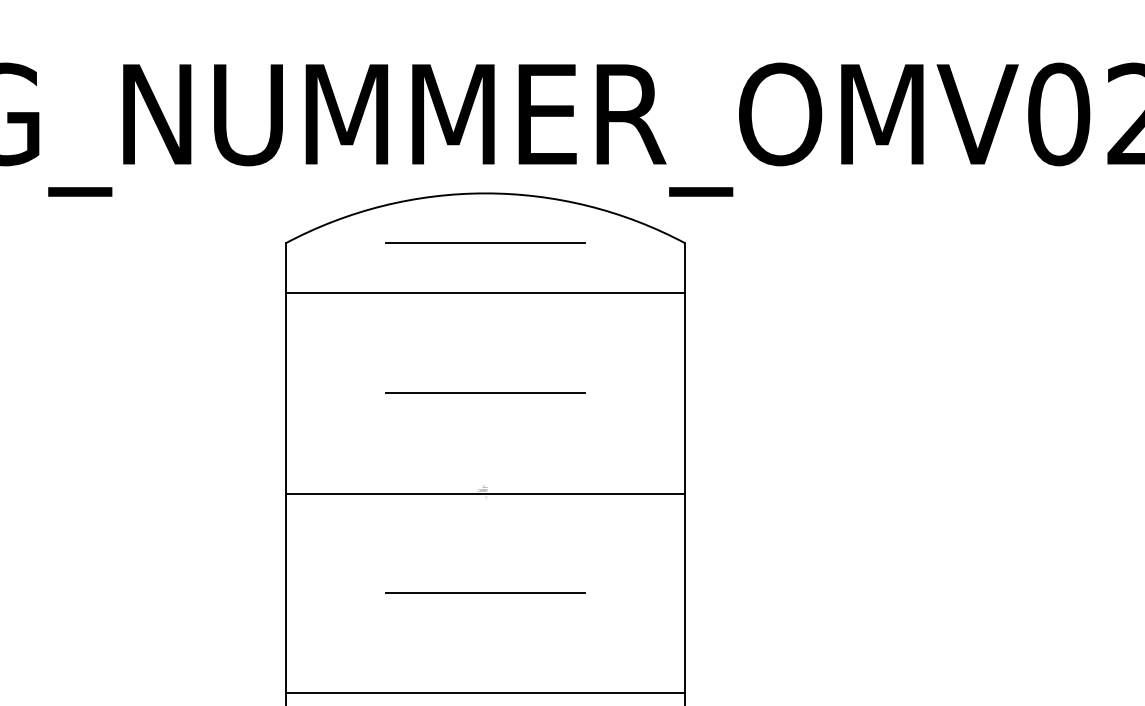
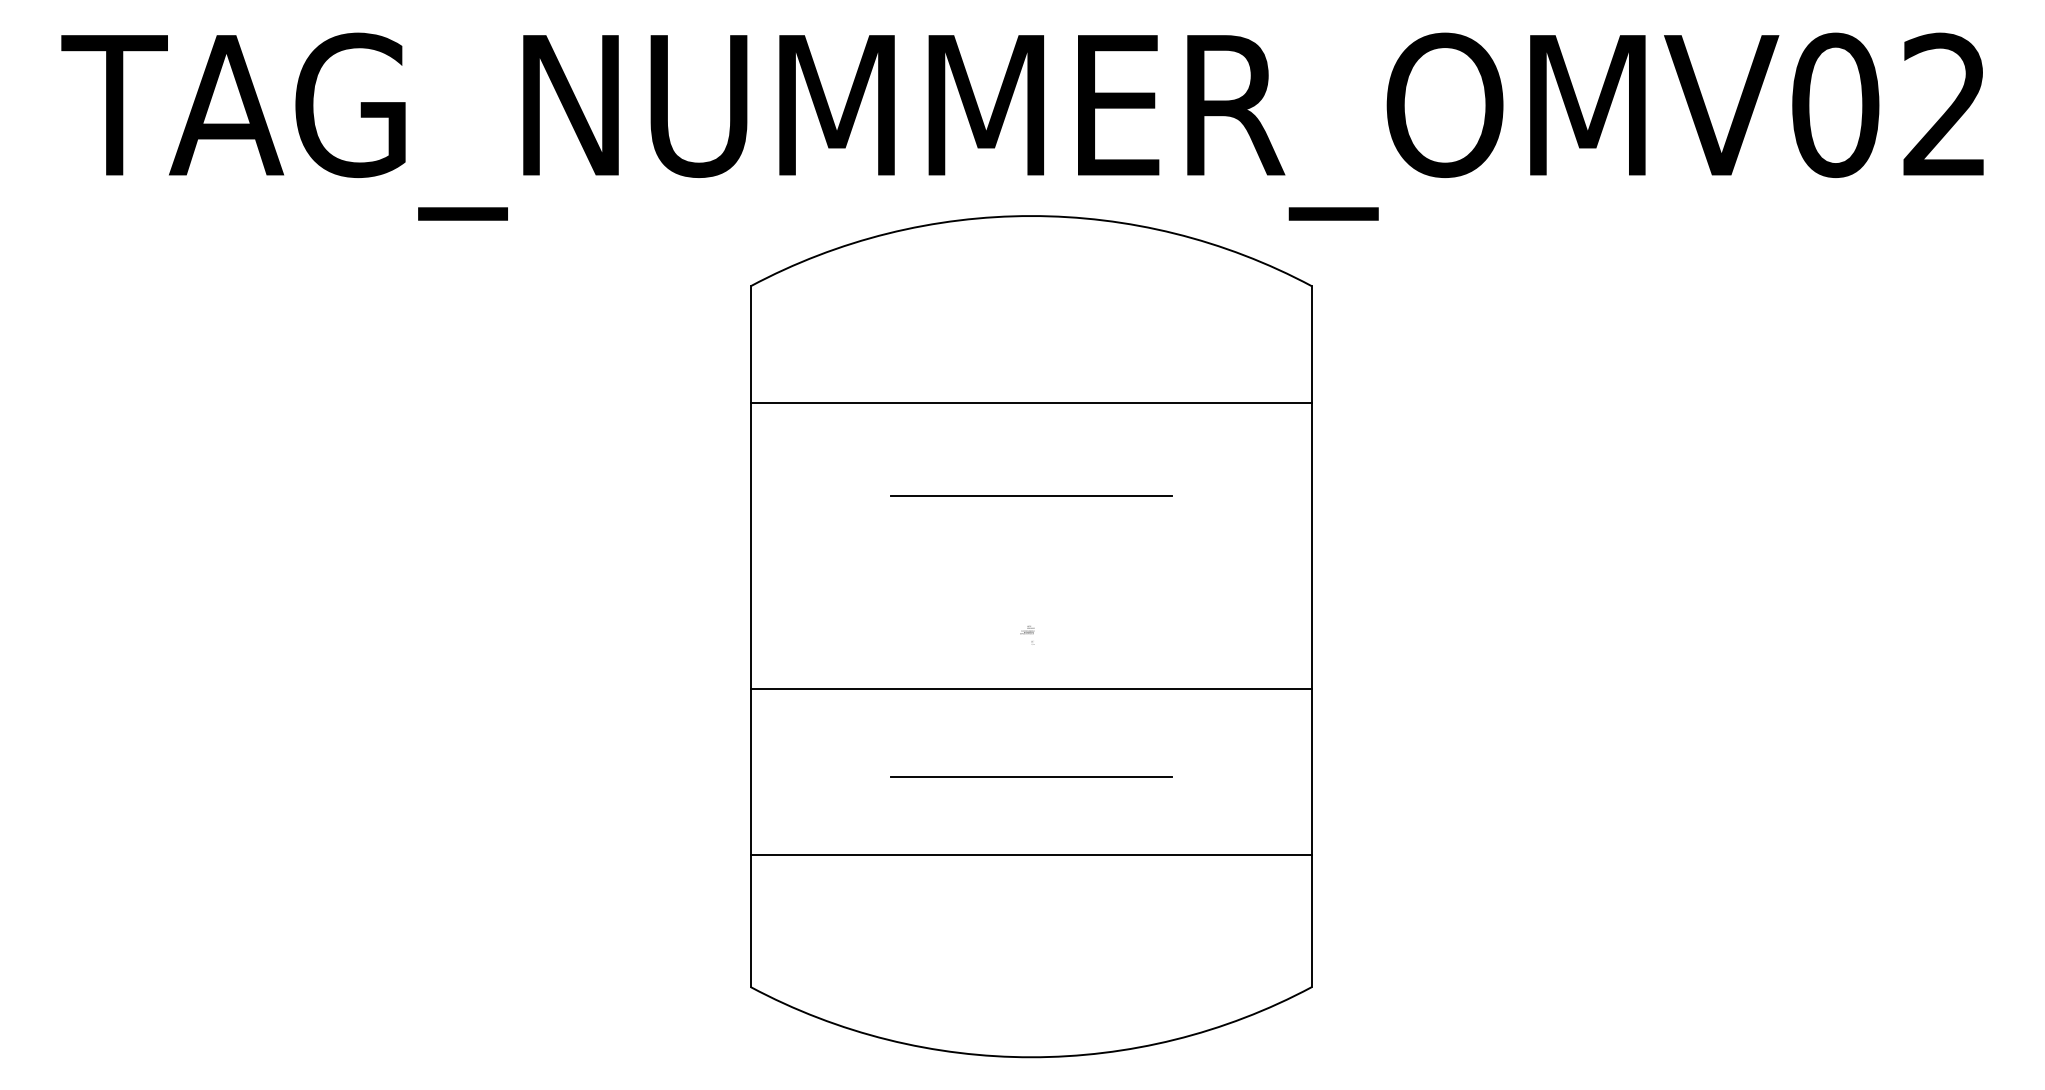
line: (485, 243) -> (1031, 286), removed
line: (484, 293) -> (1030, 403), moved
line: (484, 493) -> (1030, 689), moved
line: (484, 693) -> (1030, 855), moved

